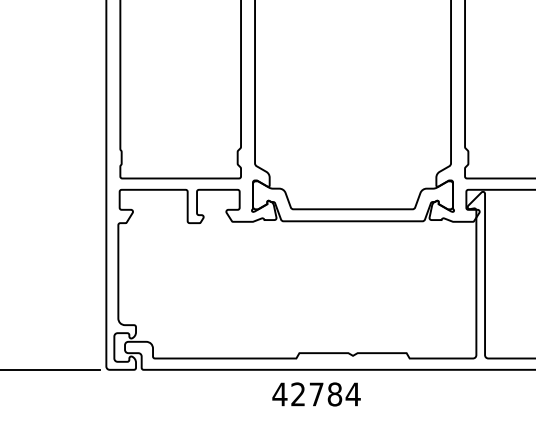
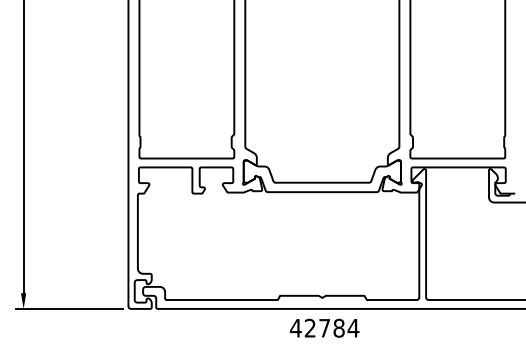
text: (316, 393) -> (324, 327), moved

